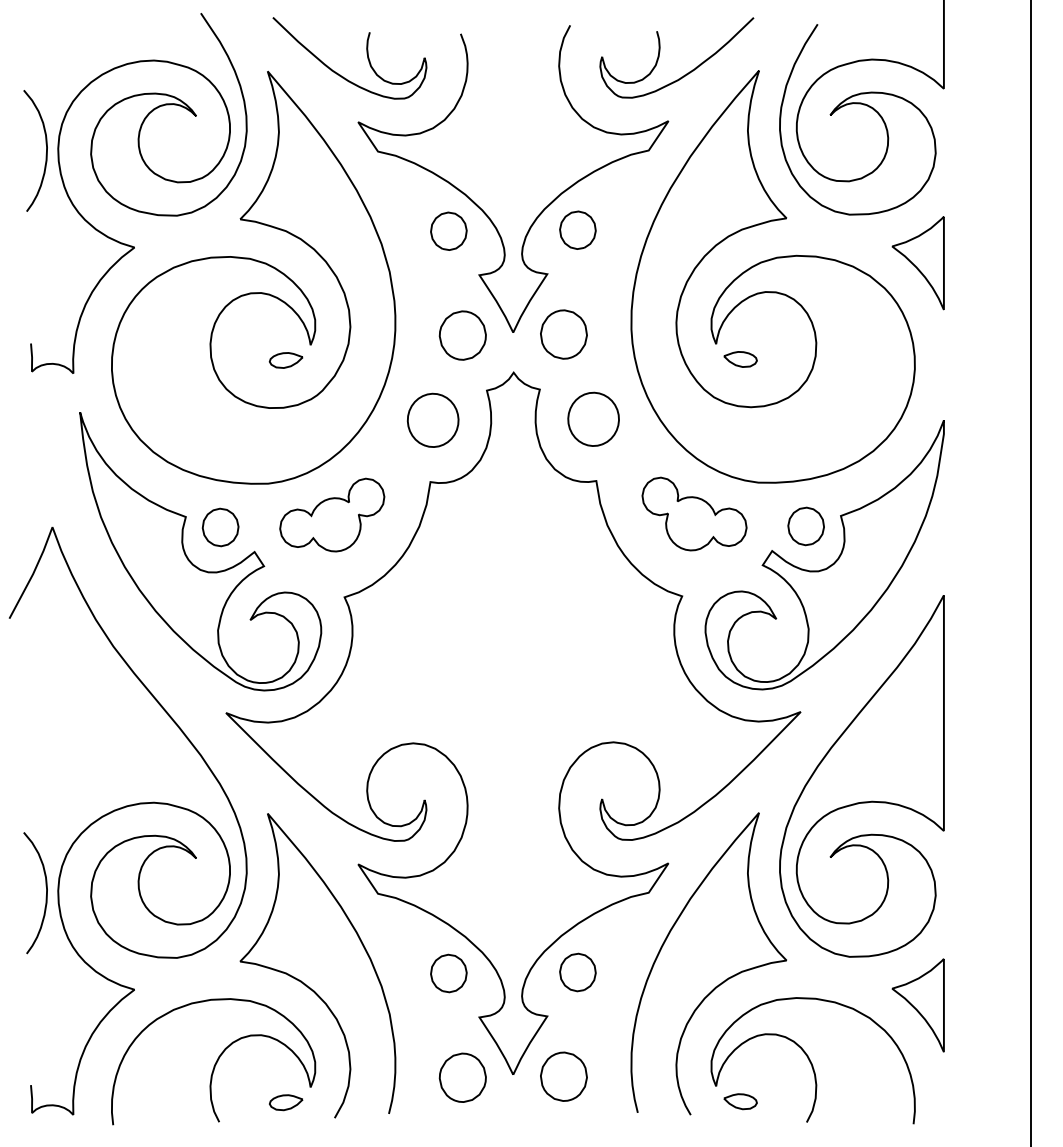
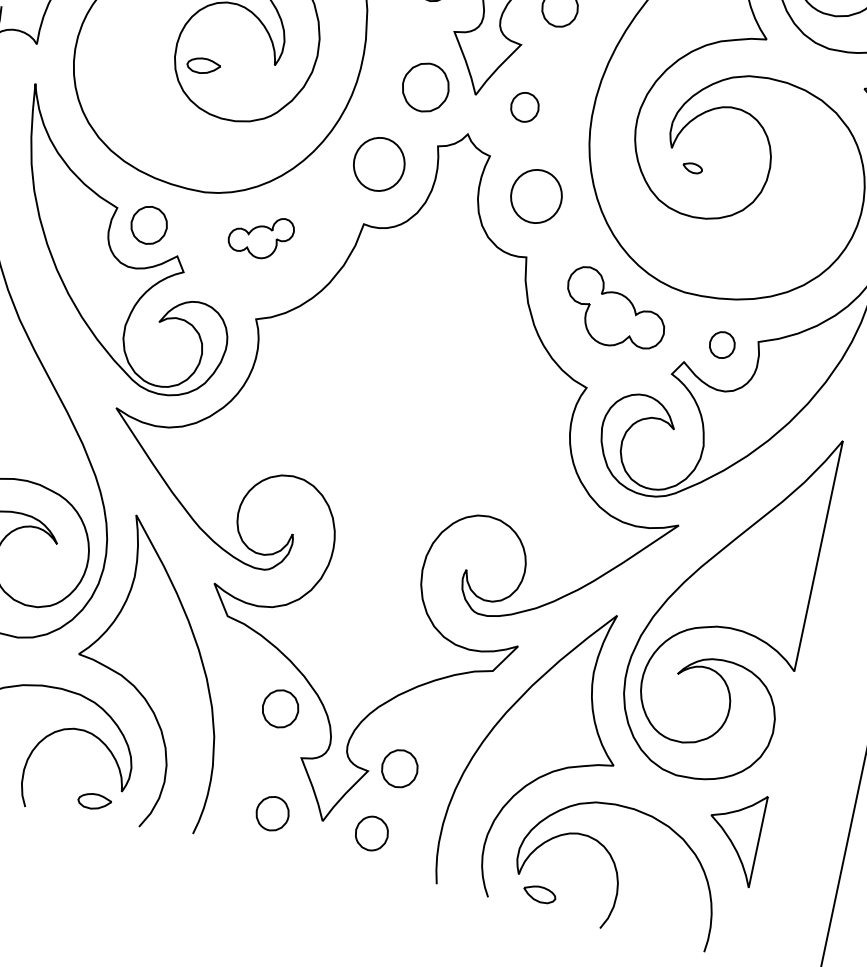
part: (563, 334) -> (524, 107), size x0.6
part: (740, 359) -> (692, 168), size x0.6
part: (285, 360) -> (203, 66), moved
part: (332, 514) -> (261, 235), size x0.6
part: (805, 526) -> (721, 345), size x0.7
part: (577, 972) -> (399, 768), moved
part: (563, 1076) -> (371, 833), size x0.7
part: (462, 1077) -> (272, 813), size x0.7

